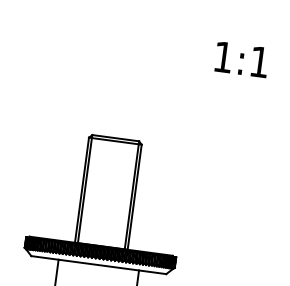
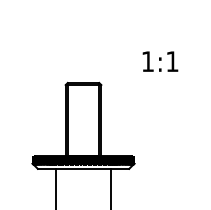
text: (242, 59) -> (160, 61), moved

